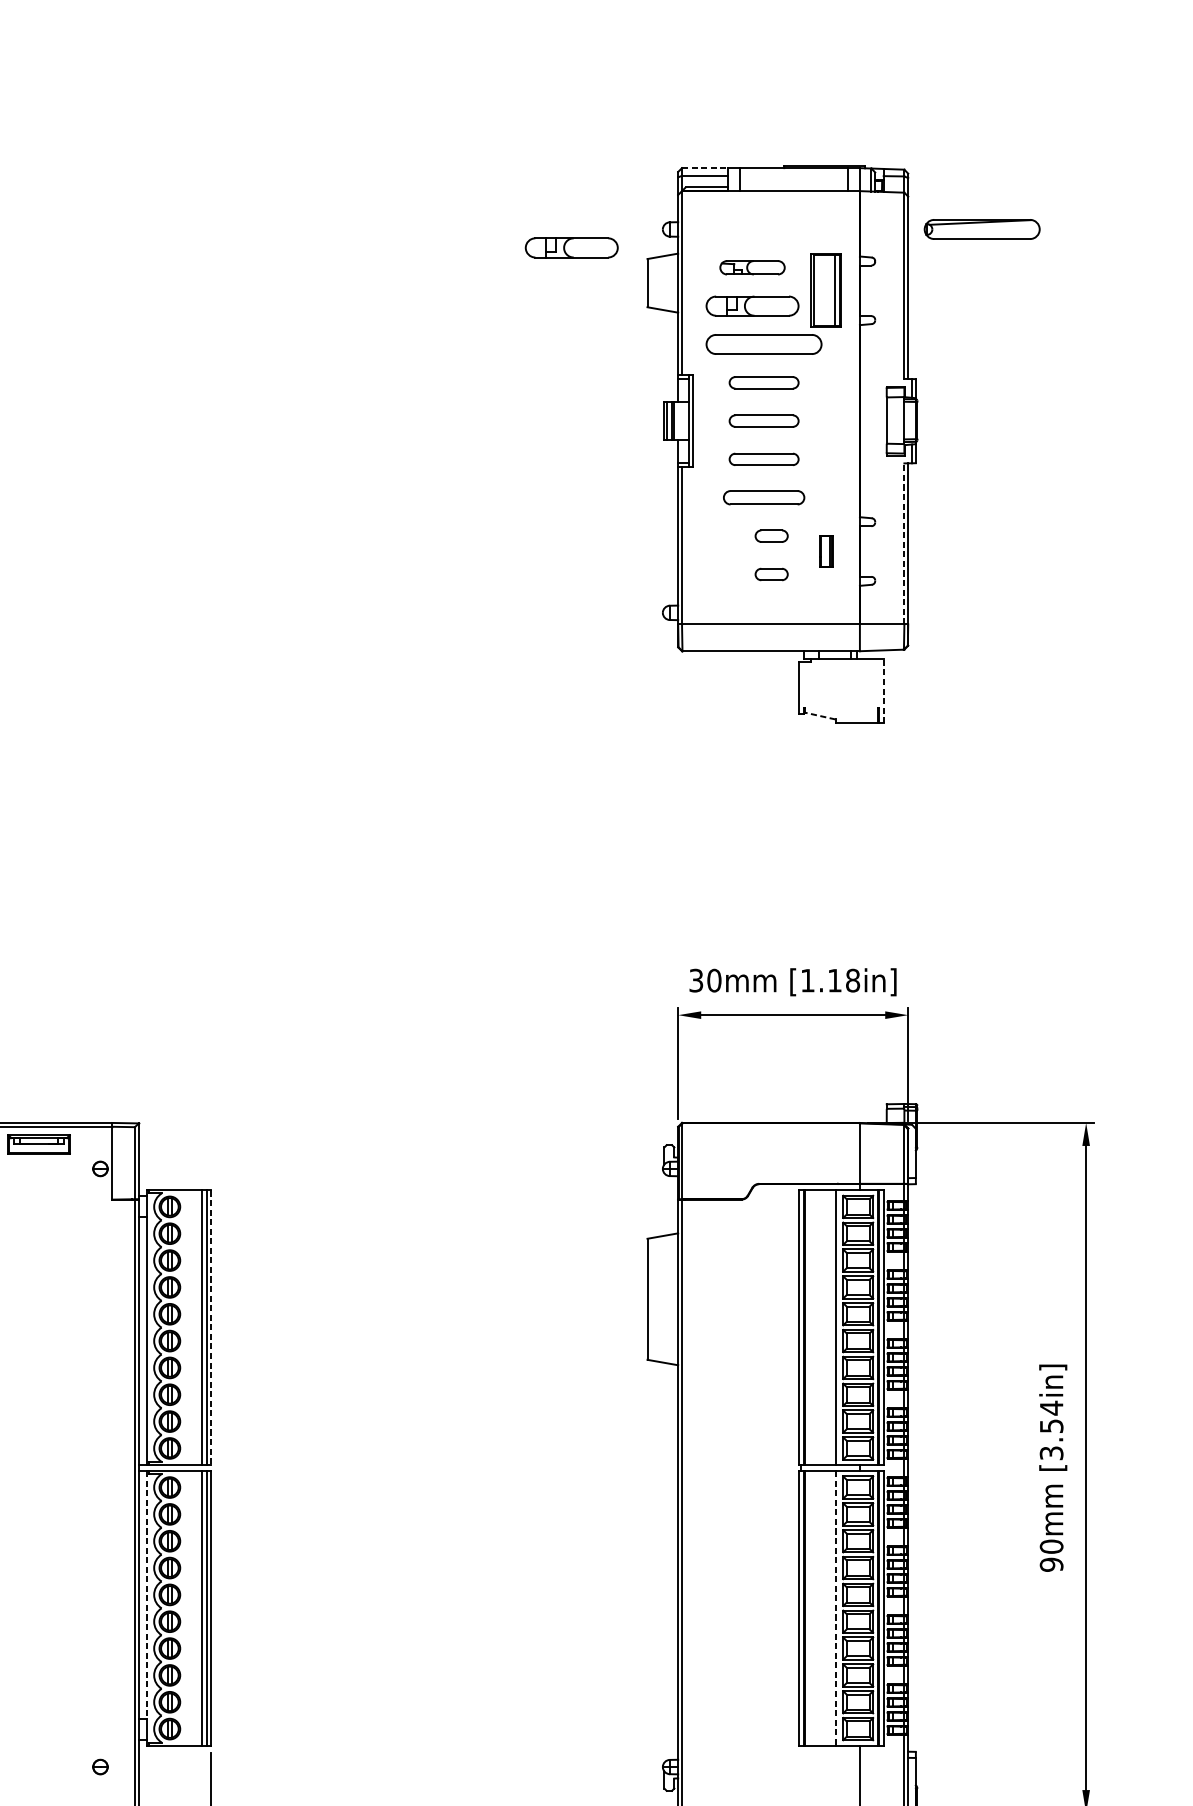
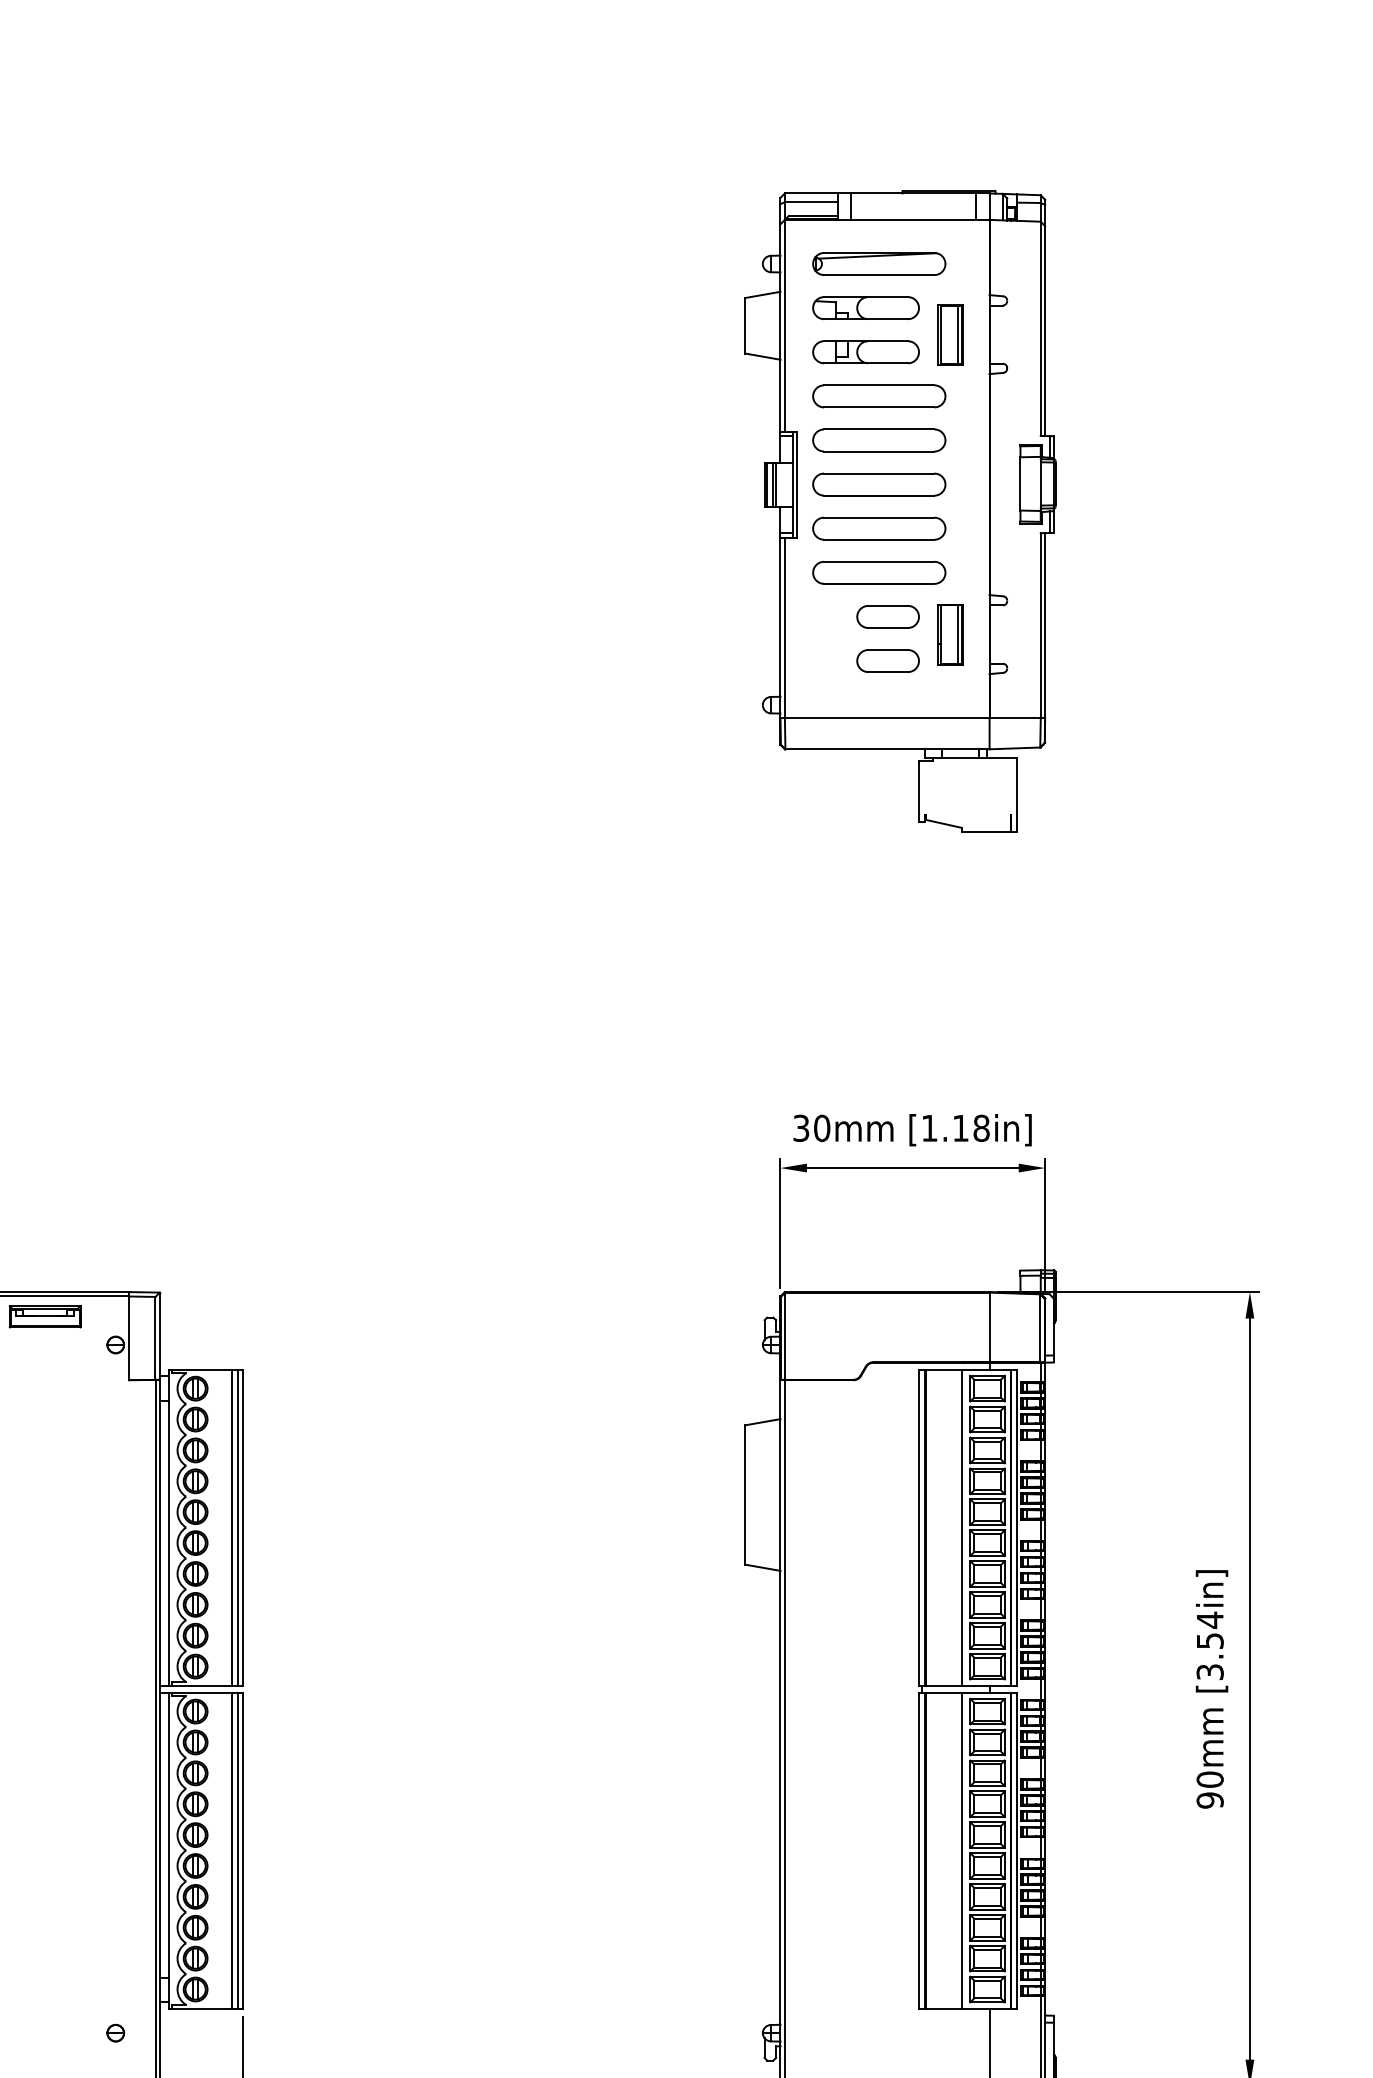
line: (705, 168) -> (811, 193), dashed -> solid
part: (982, 229) -> (879, 263), moved
part: (571, 248) -> (657, 285), removed
part: (752, 267) -> (865, 307), size x1.43
part: (825, 290) -> (950, 334), size x0.71
part: (764, 382) -> (879, 440), size x1.67
part: (764, 421) -> (879, 484), size x1.67
part: (764, 459) -> (879, 528), size x1.67
part: (764, 497) -> (879, 572), size x1.43
part: (771, 535) -> (887, 616), size x1.67
line: (904, 543) -> (1040, 625), dashed -> solid
part: (825, 551) -> (950, 634), size x1.67
part: (771, 574) -> (887, 660), size x1.67
line: (884, 690) -> (1017, 794), dashed -> solid
line: (819, 715) -> (943, 823), dashed -> solid
line: (210, 1327) -> (242, 1527), dashed -> solid
line: (146, 1595) -> (168, 1835), dashed -> solid
line: (835, 1608) -> (961, 1850), dashed -> solid

